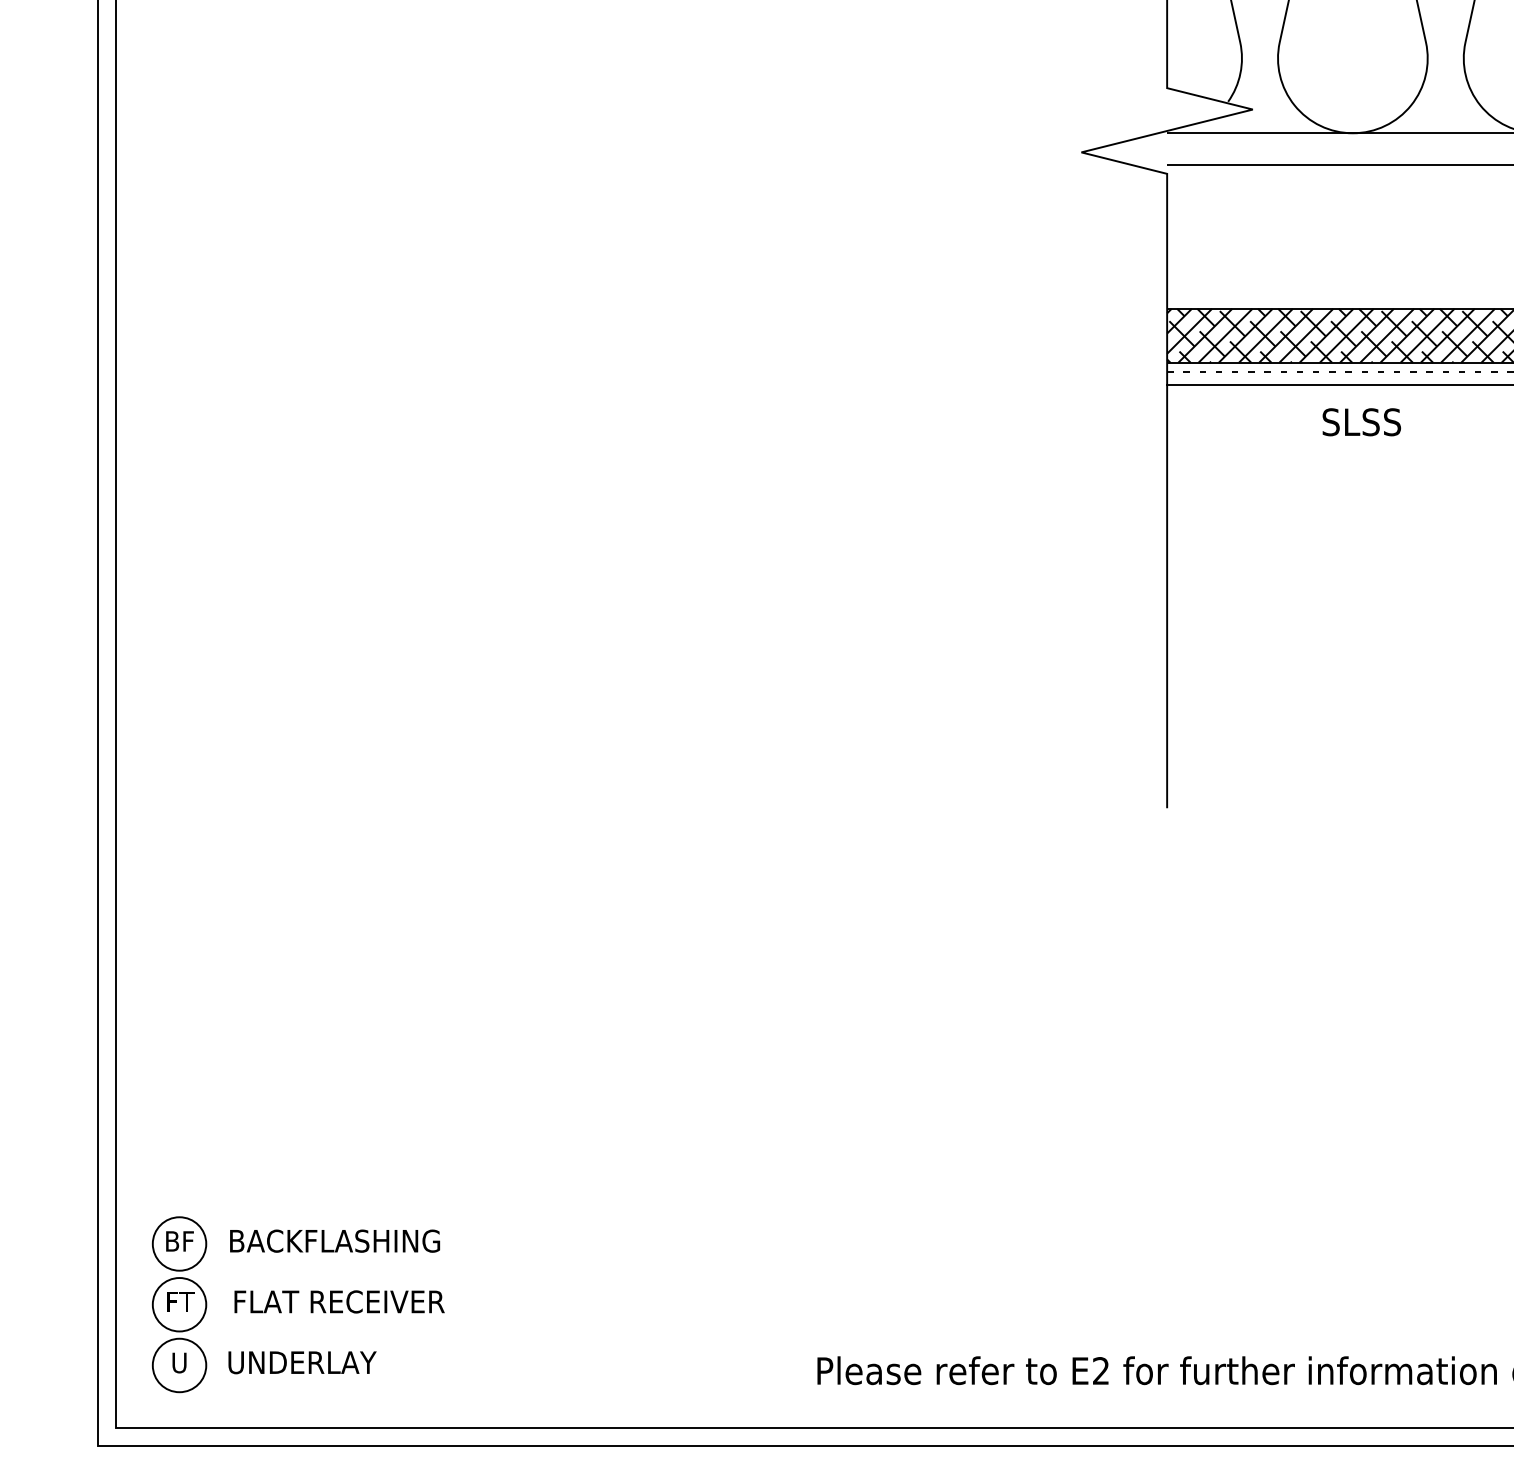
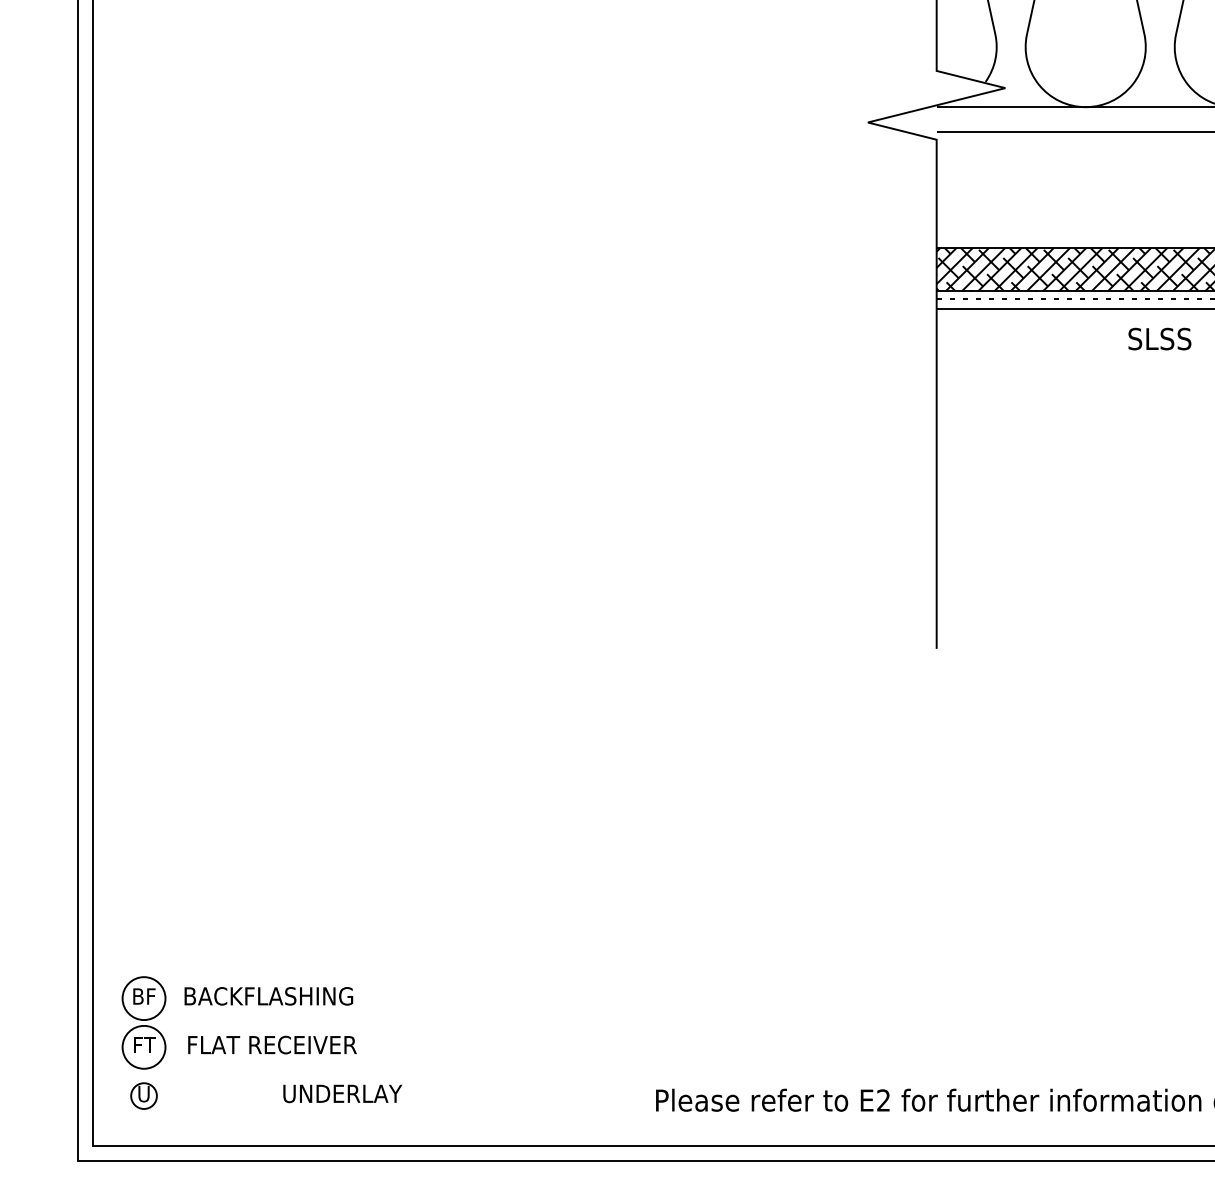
text: (1361, 421) -> (1159, 338), moved
text: (302, 1362) -> (342, 1093), moved
circle: (178, 1364) -> (143, 1095), size x0.6

